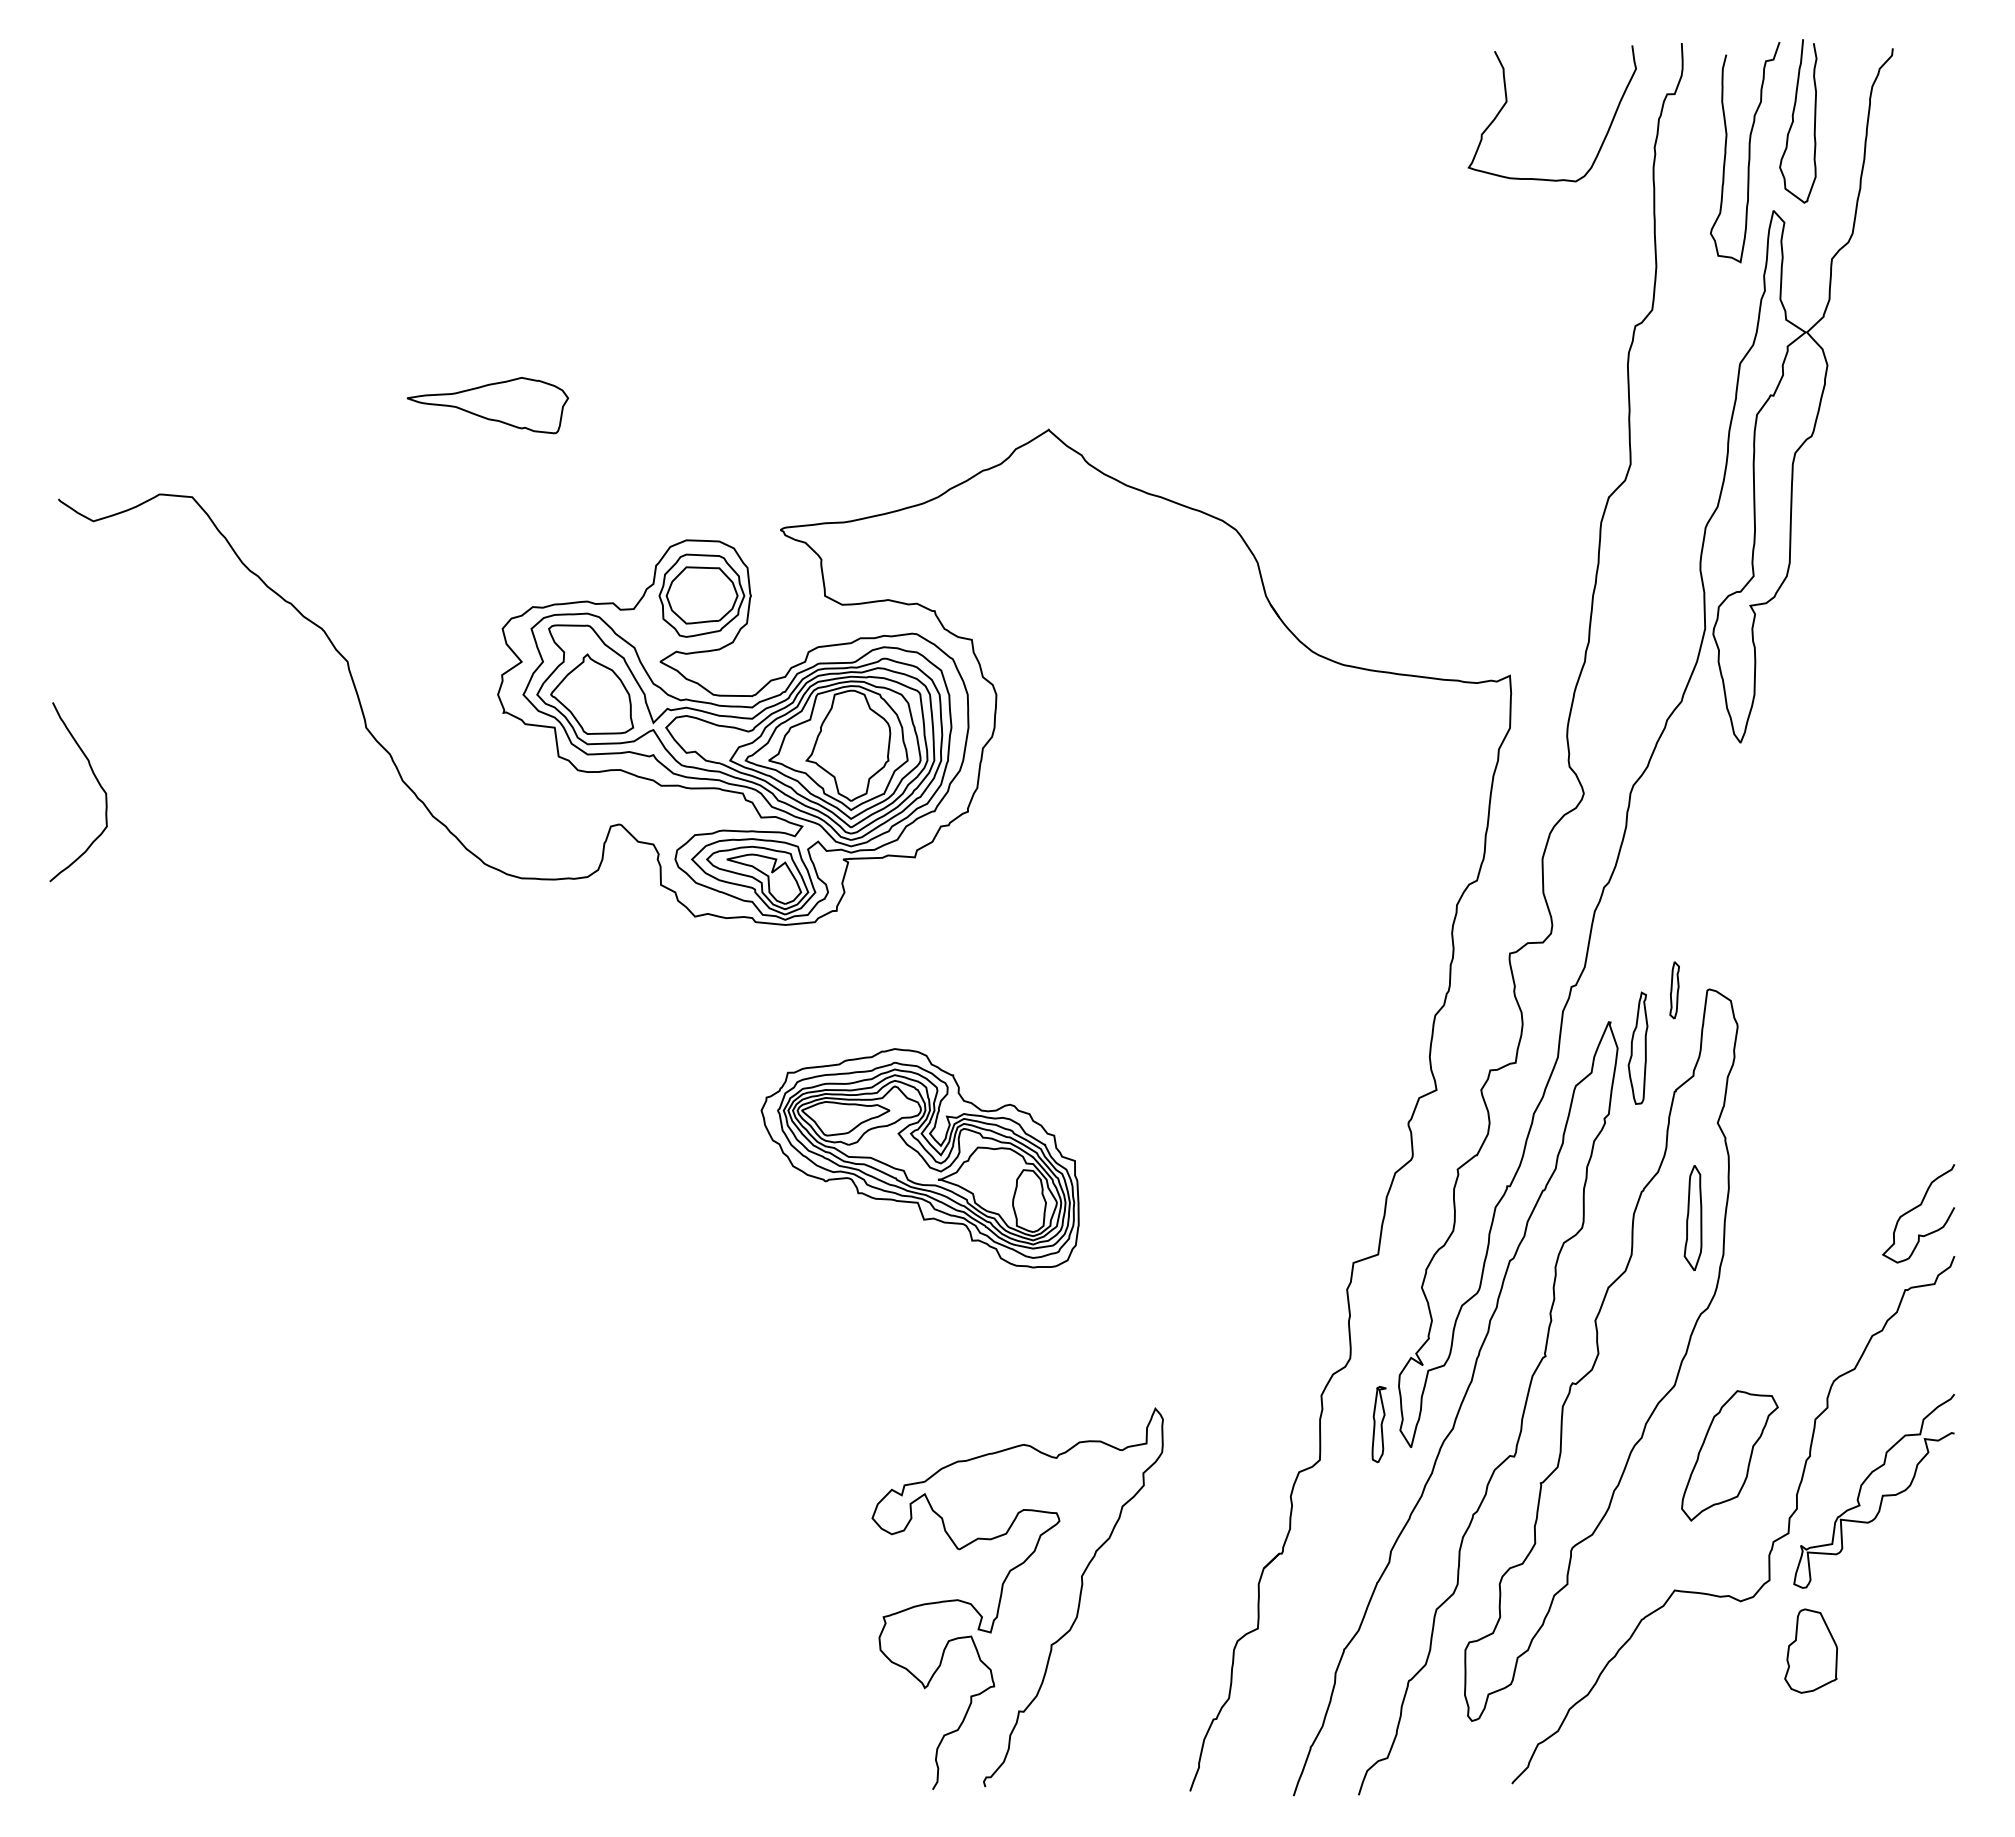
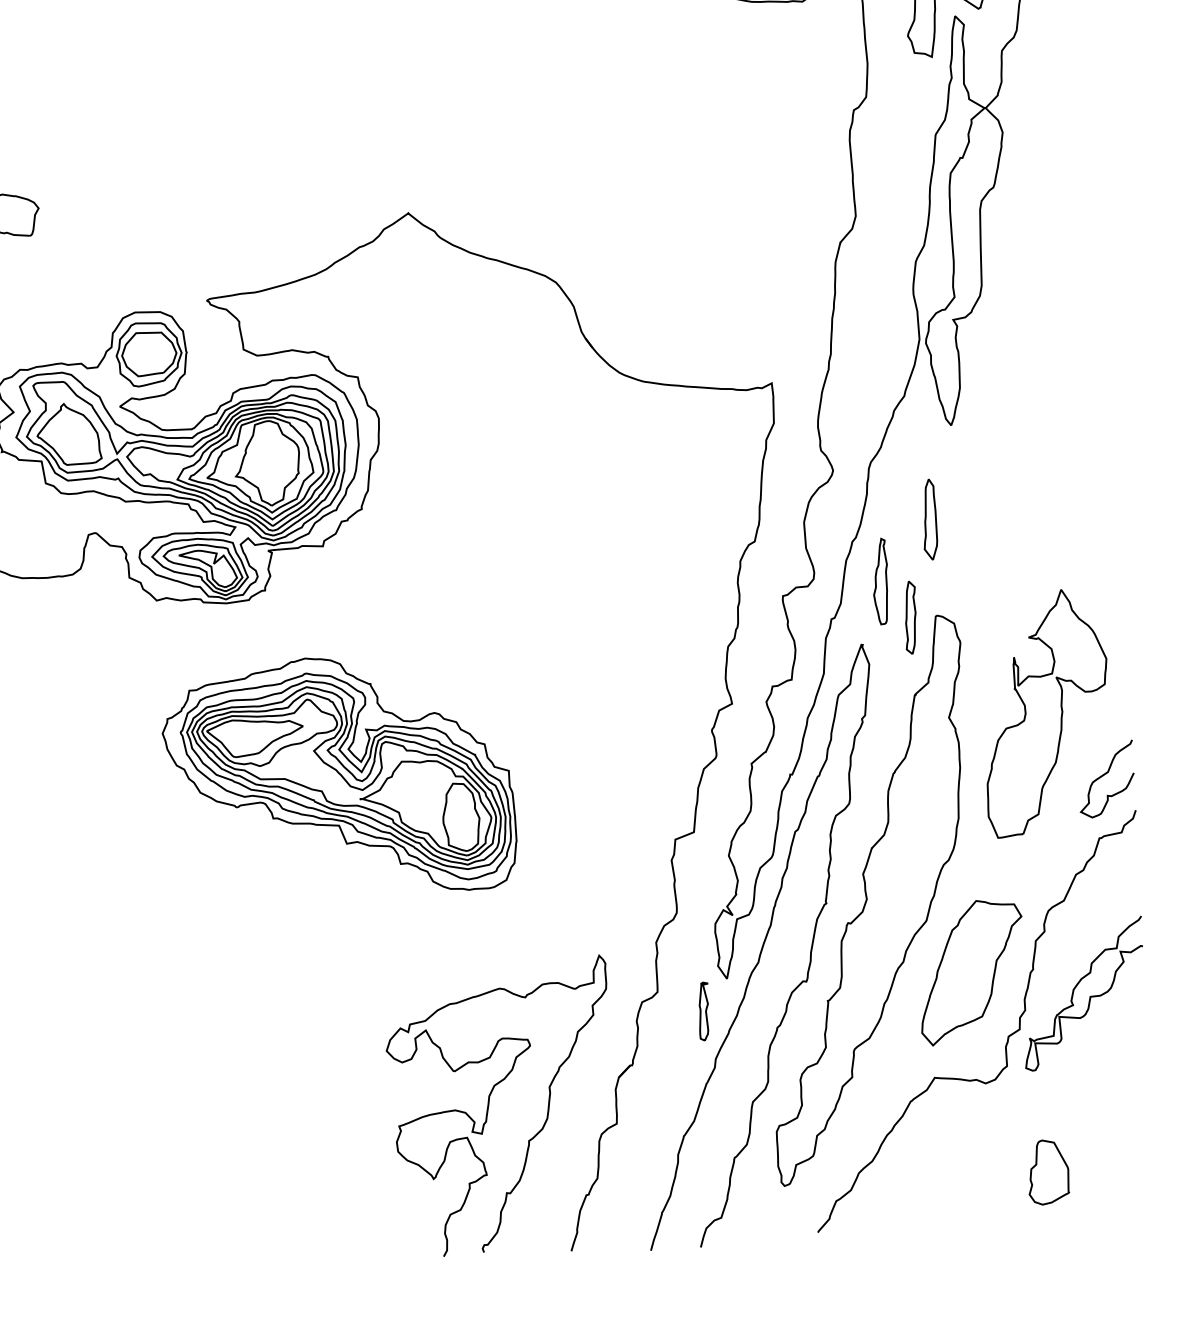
part: (1674, 990) -> (910, 617), size x1.67
part: (1637, 1047) -> (880, 581), moved
part: (1844, 1123) -> (1046, 713), added
part: (919, 1158) -> (338, 777), size x1.43
part: (1692, 1217) -> (929, 519), moved
part: (1378, 1424) -> (703, 1011), moved
part: (1729, 1455) -> (971, 972), size x1.43
curve: (1002, 1594) -> (489, 1104), moved
part: (1810, 1650) -> (1047, 1171), moved

